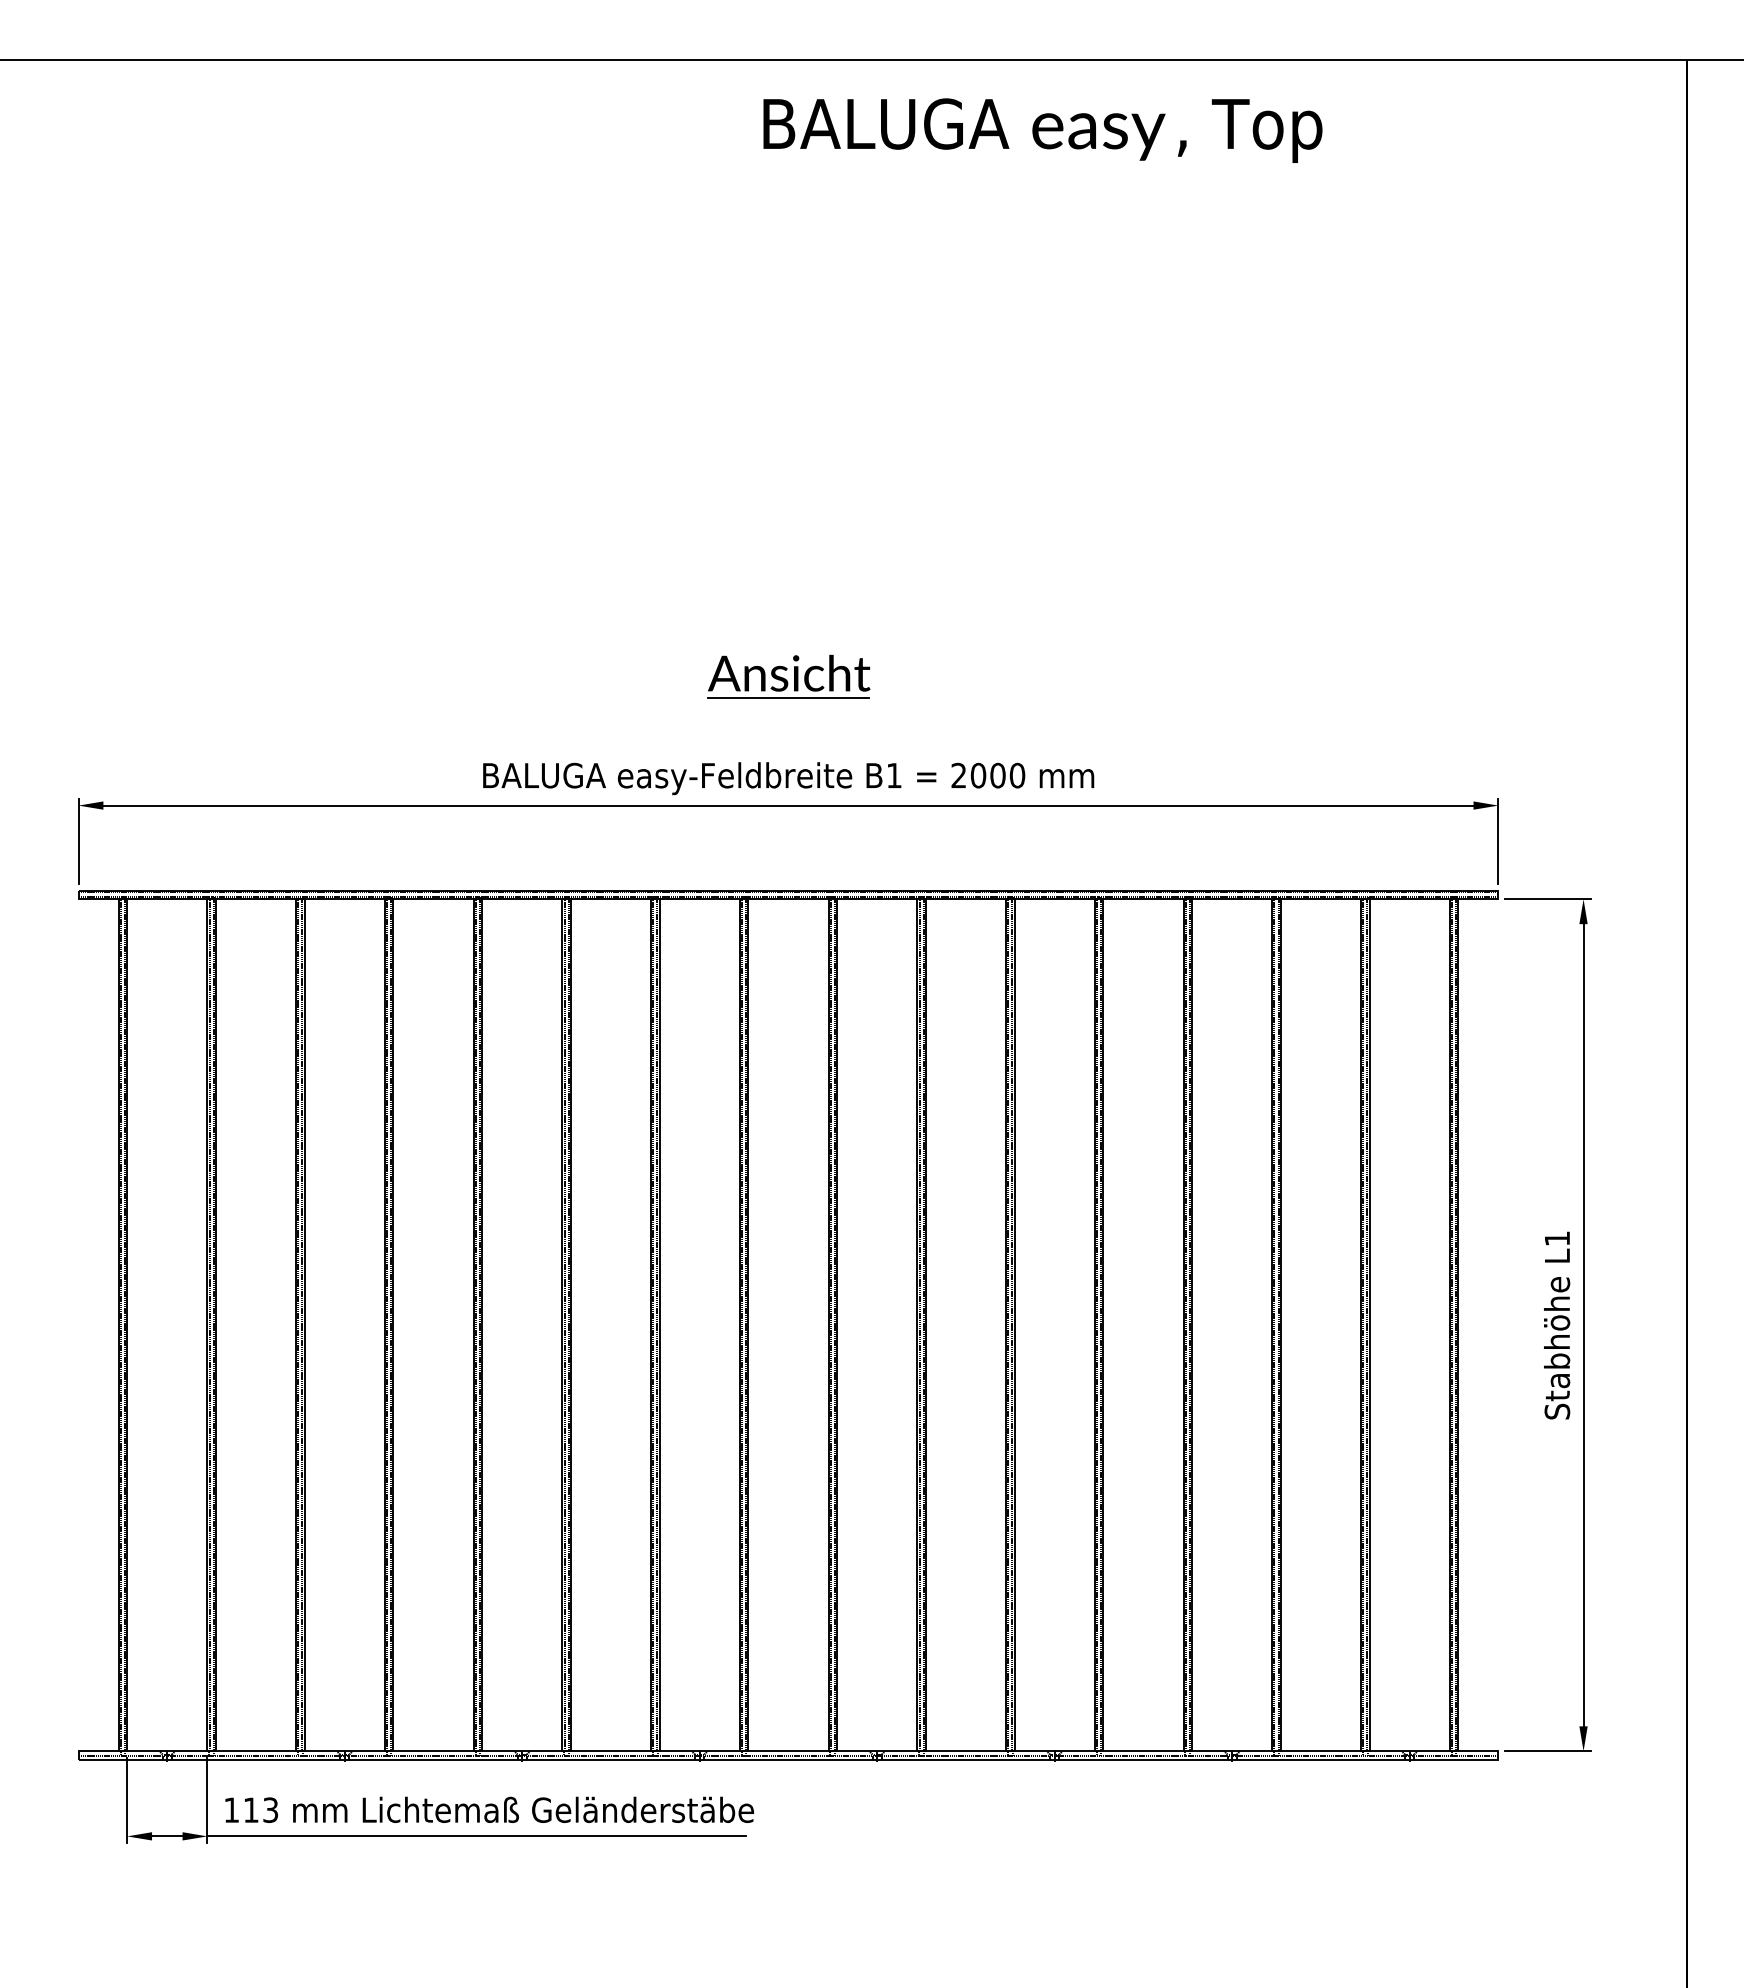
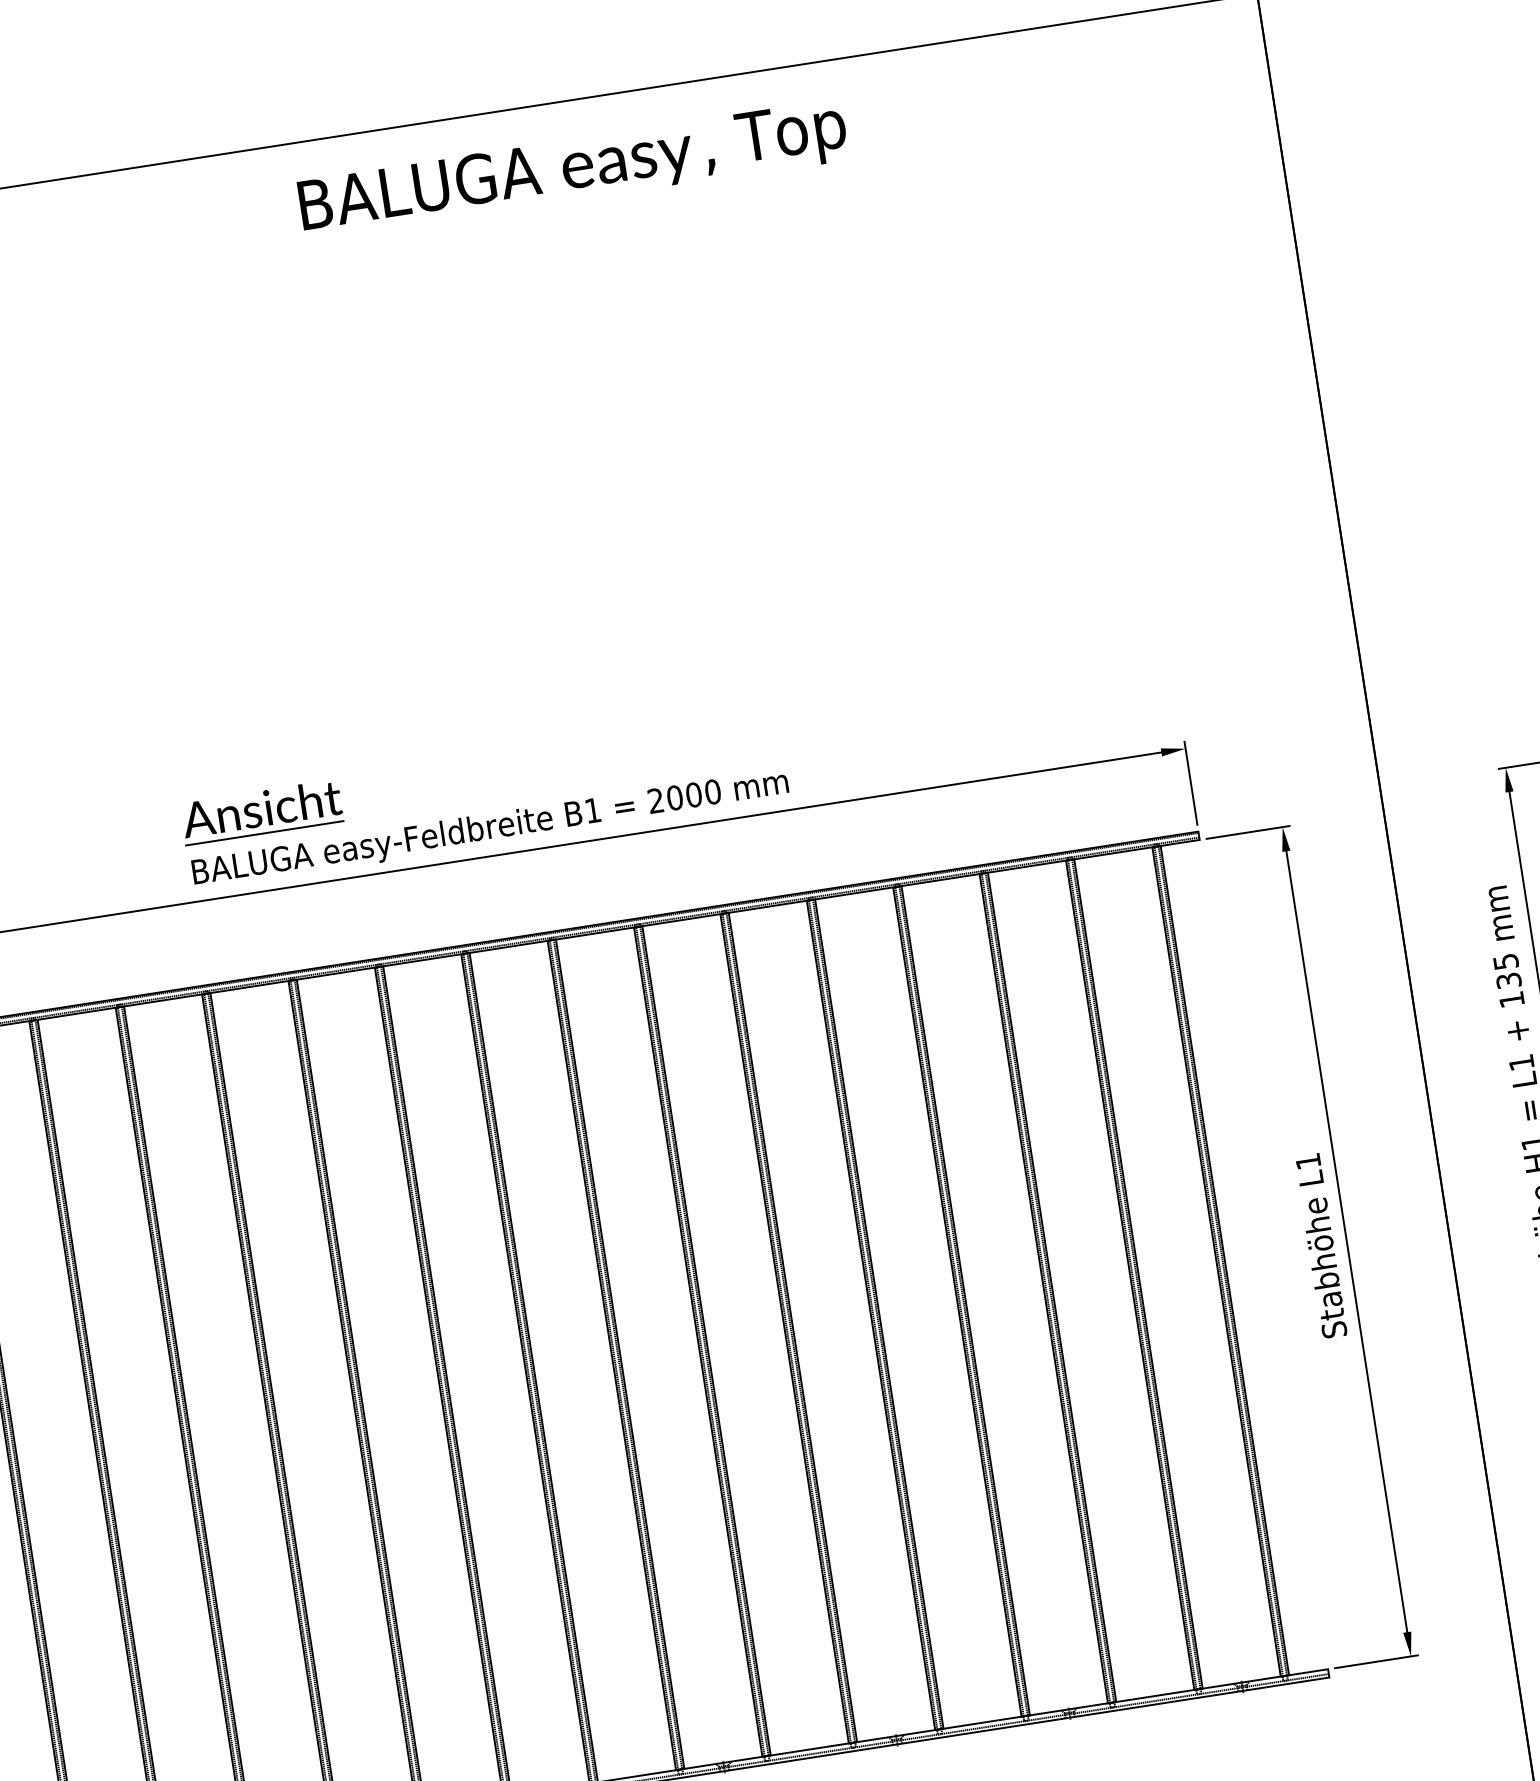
text: (1042, 130) -> (572, 170), moved
part: (788, 676) -> (261, 811), moved

